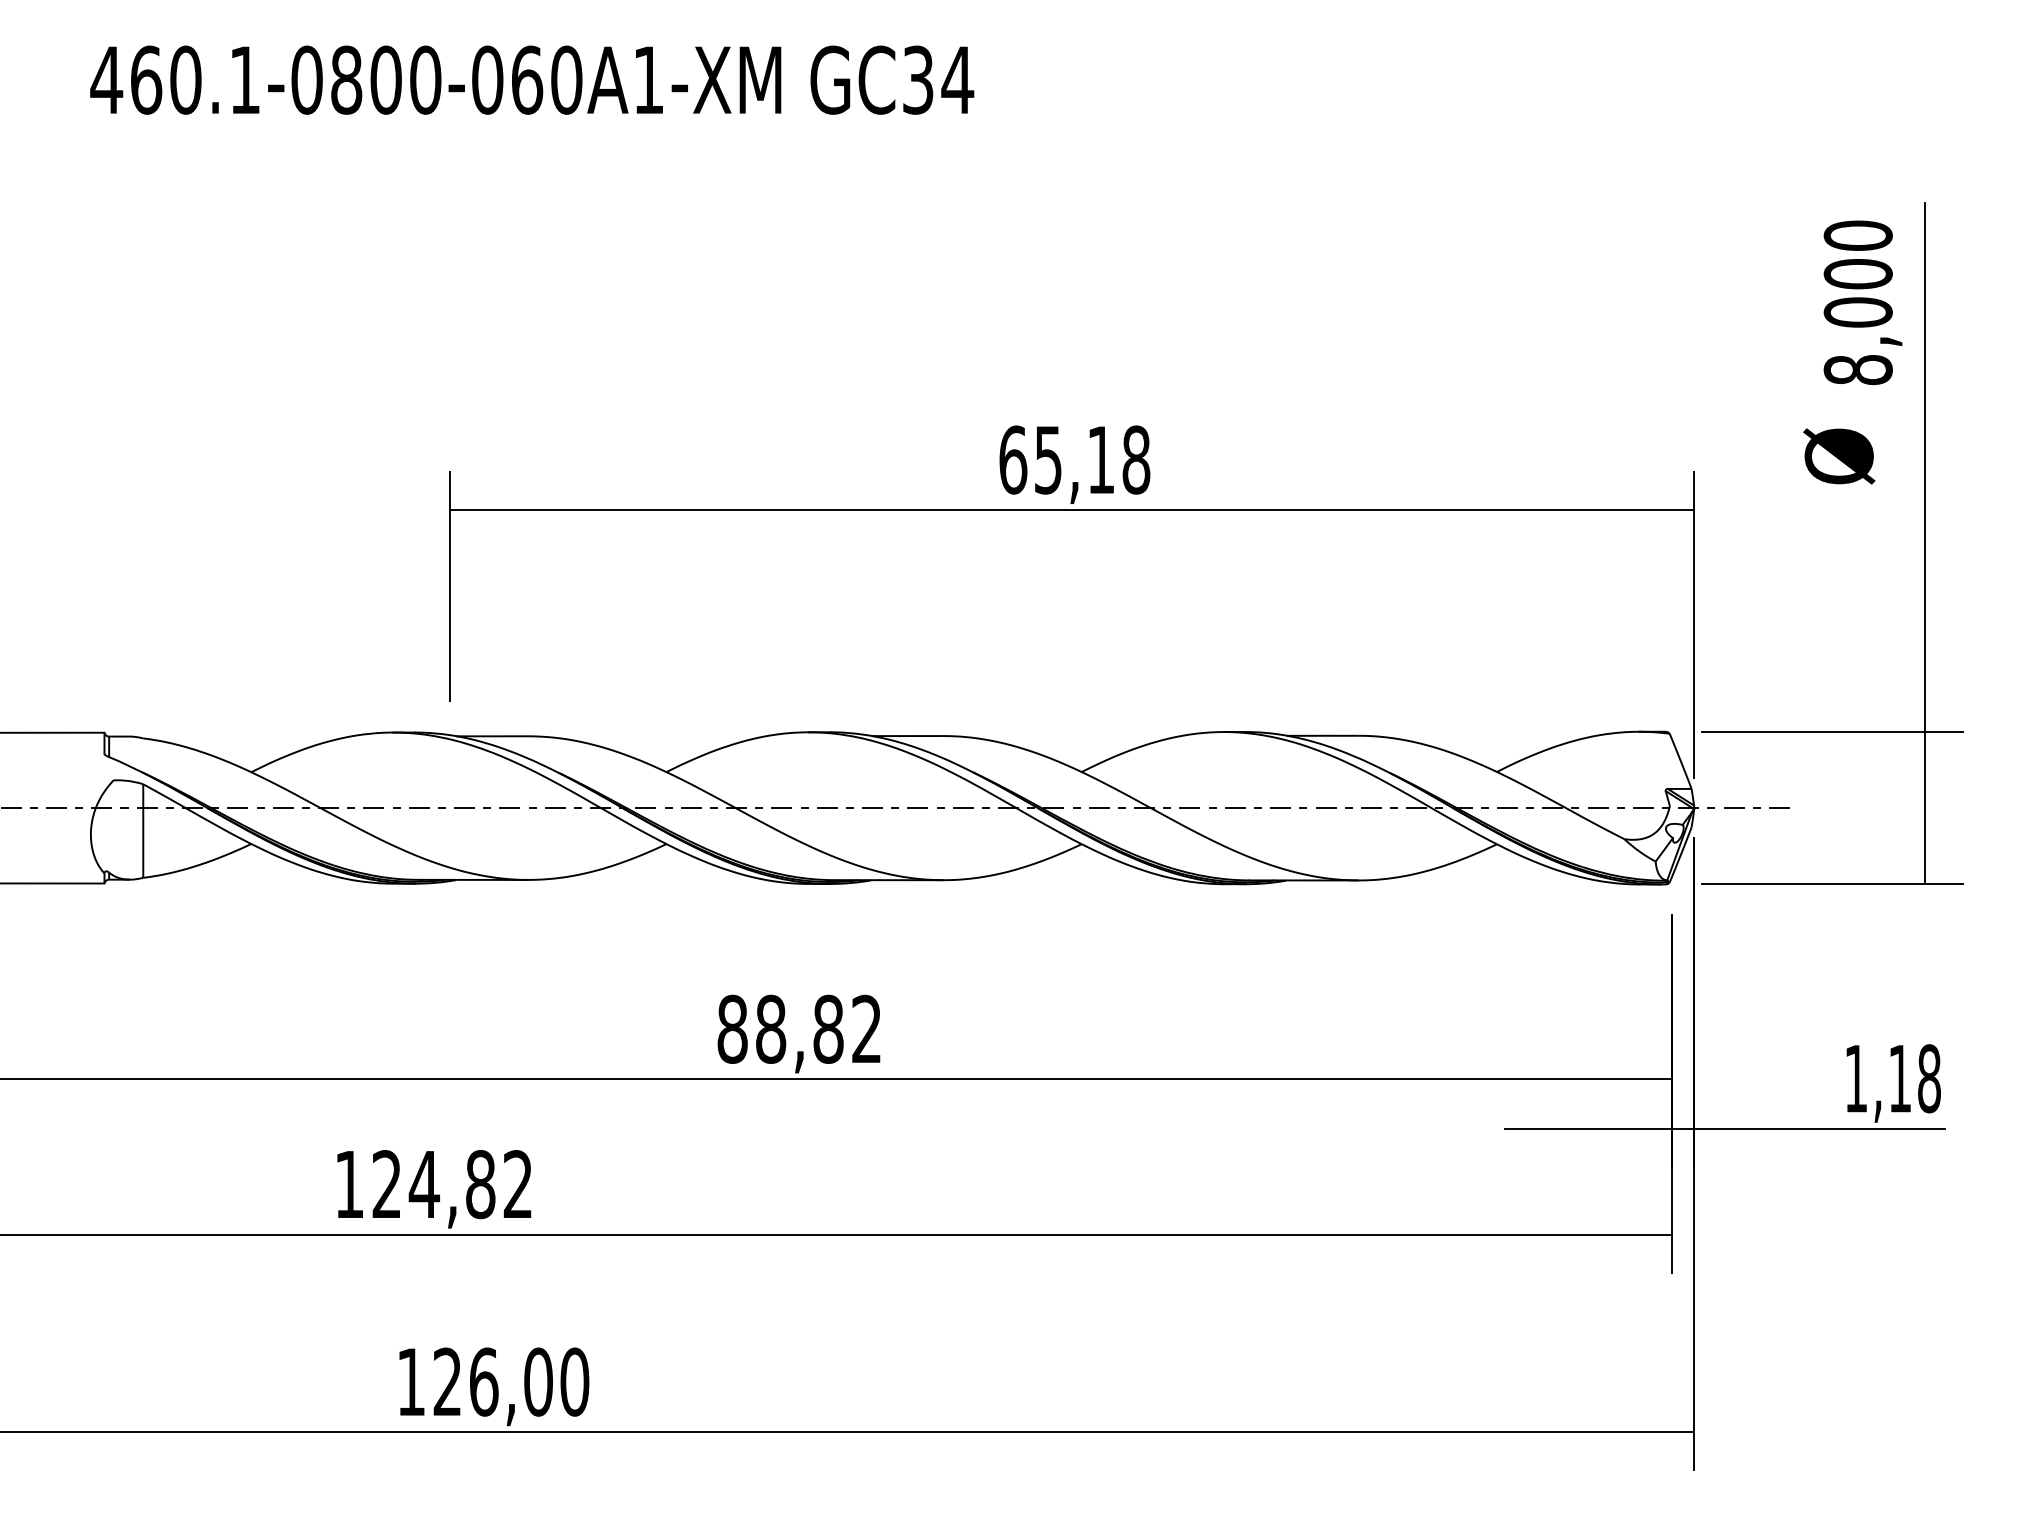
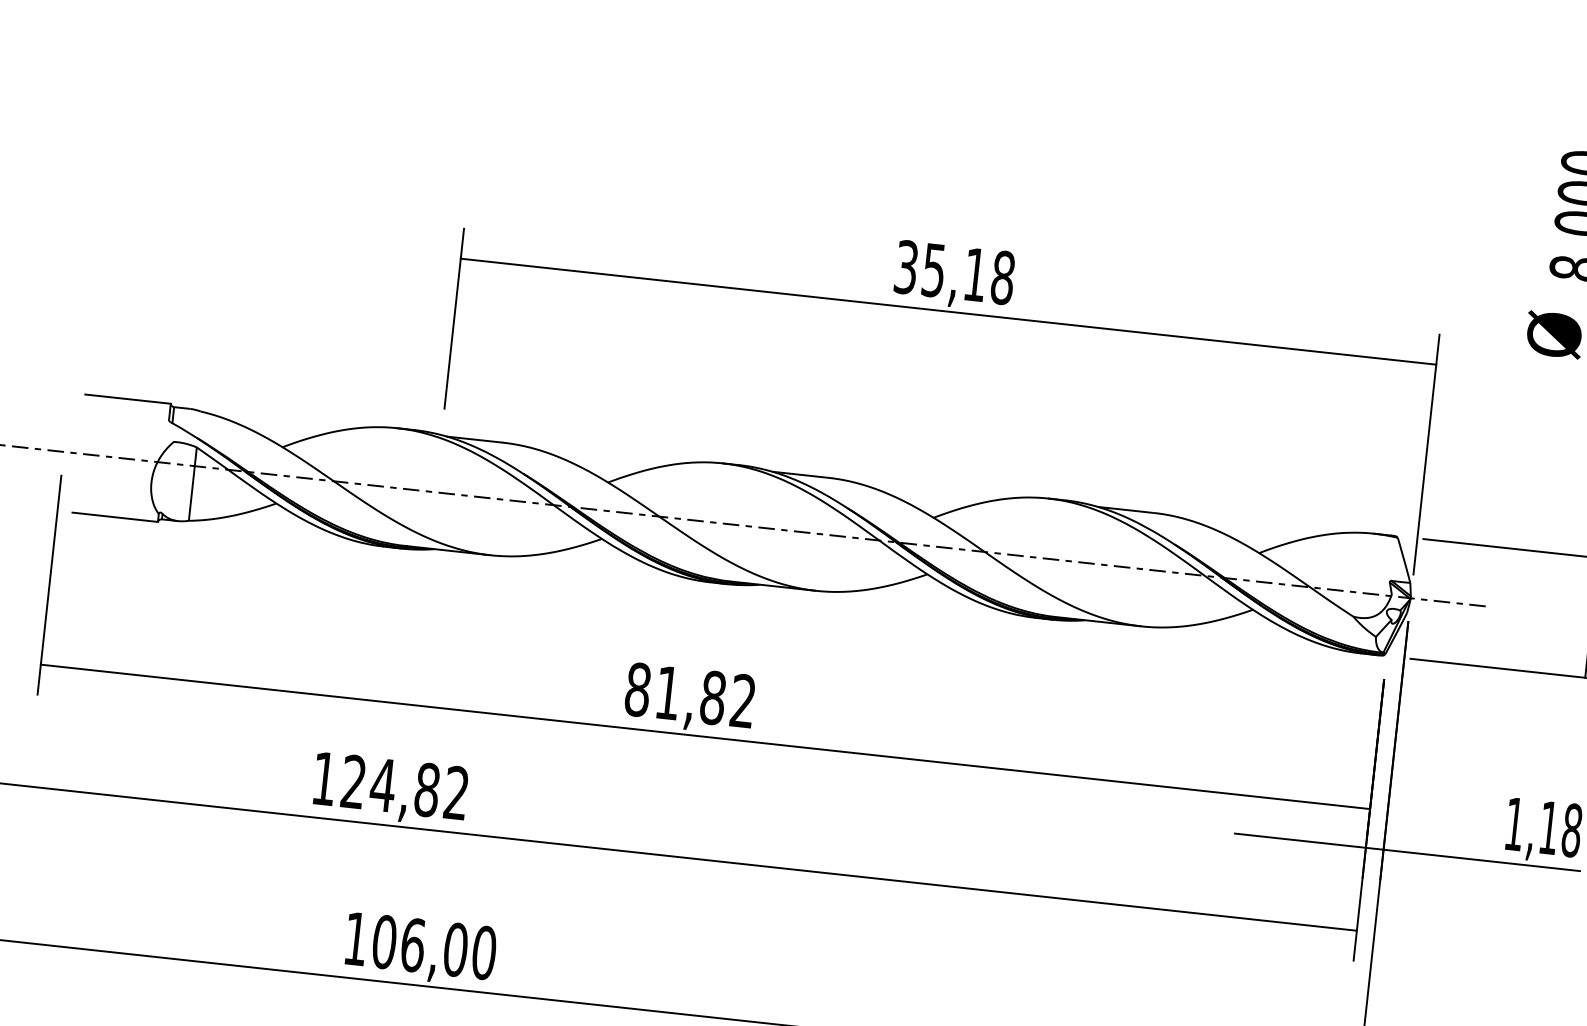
text: (1013, 459) -> (906, 266), 65,18 -> 35,18
text: (771, 1028) -> (668, 692), 88,82 -> 81,82
text: (447, 1381) -> (384, 941), 126,00 -> 106,00

